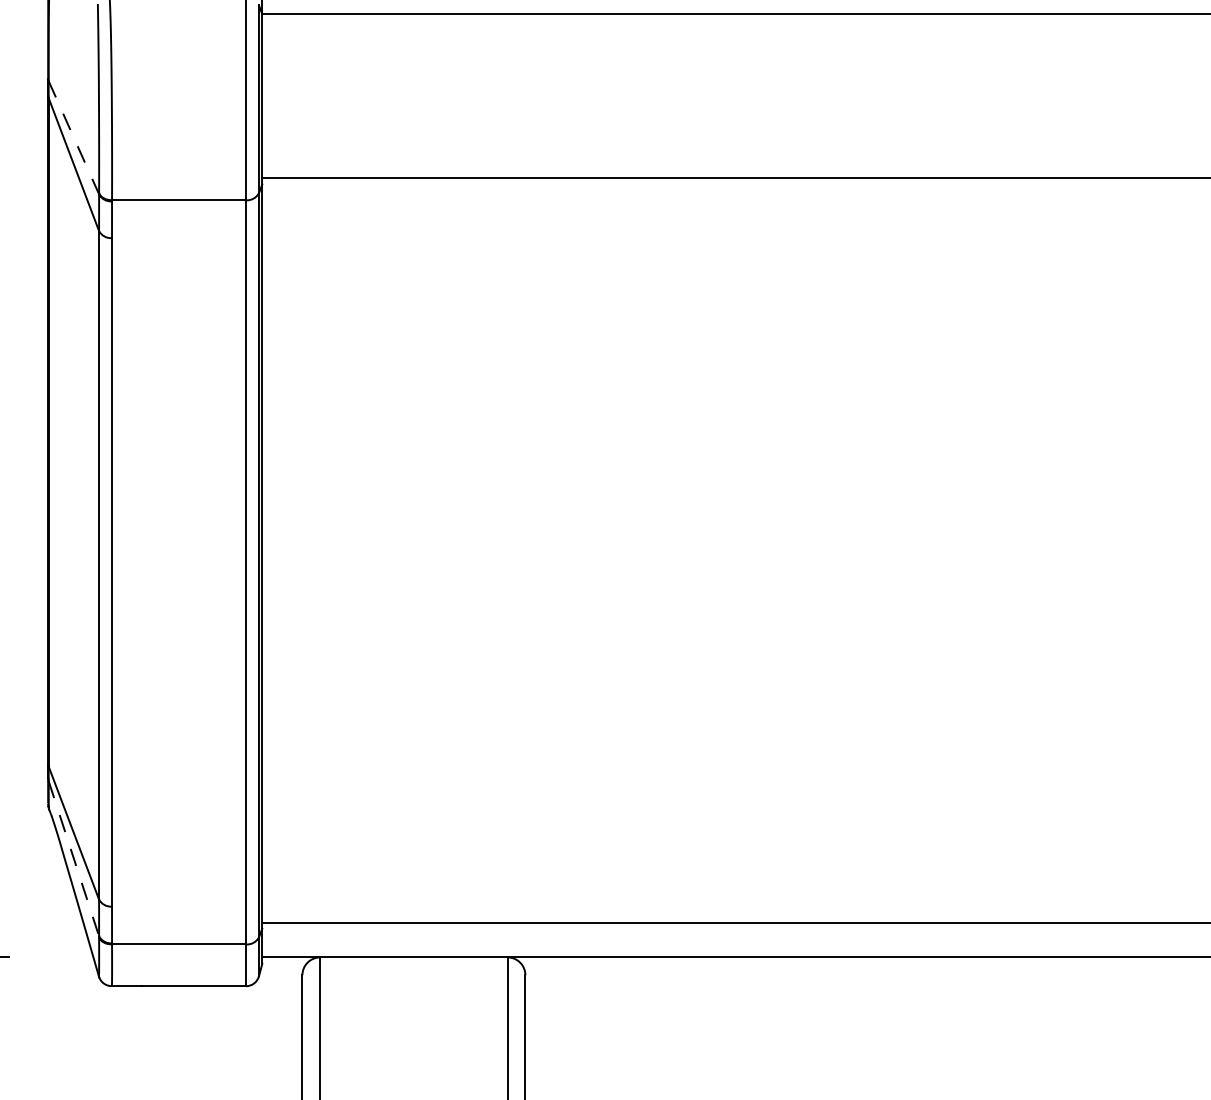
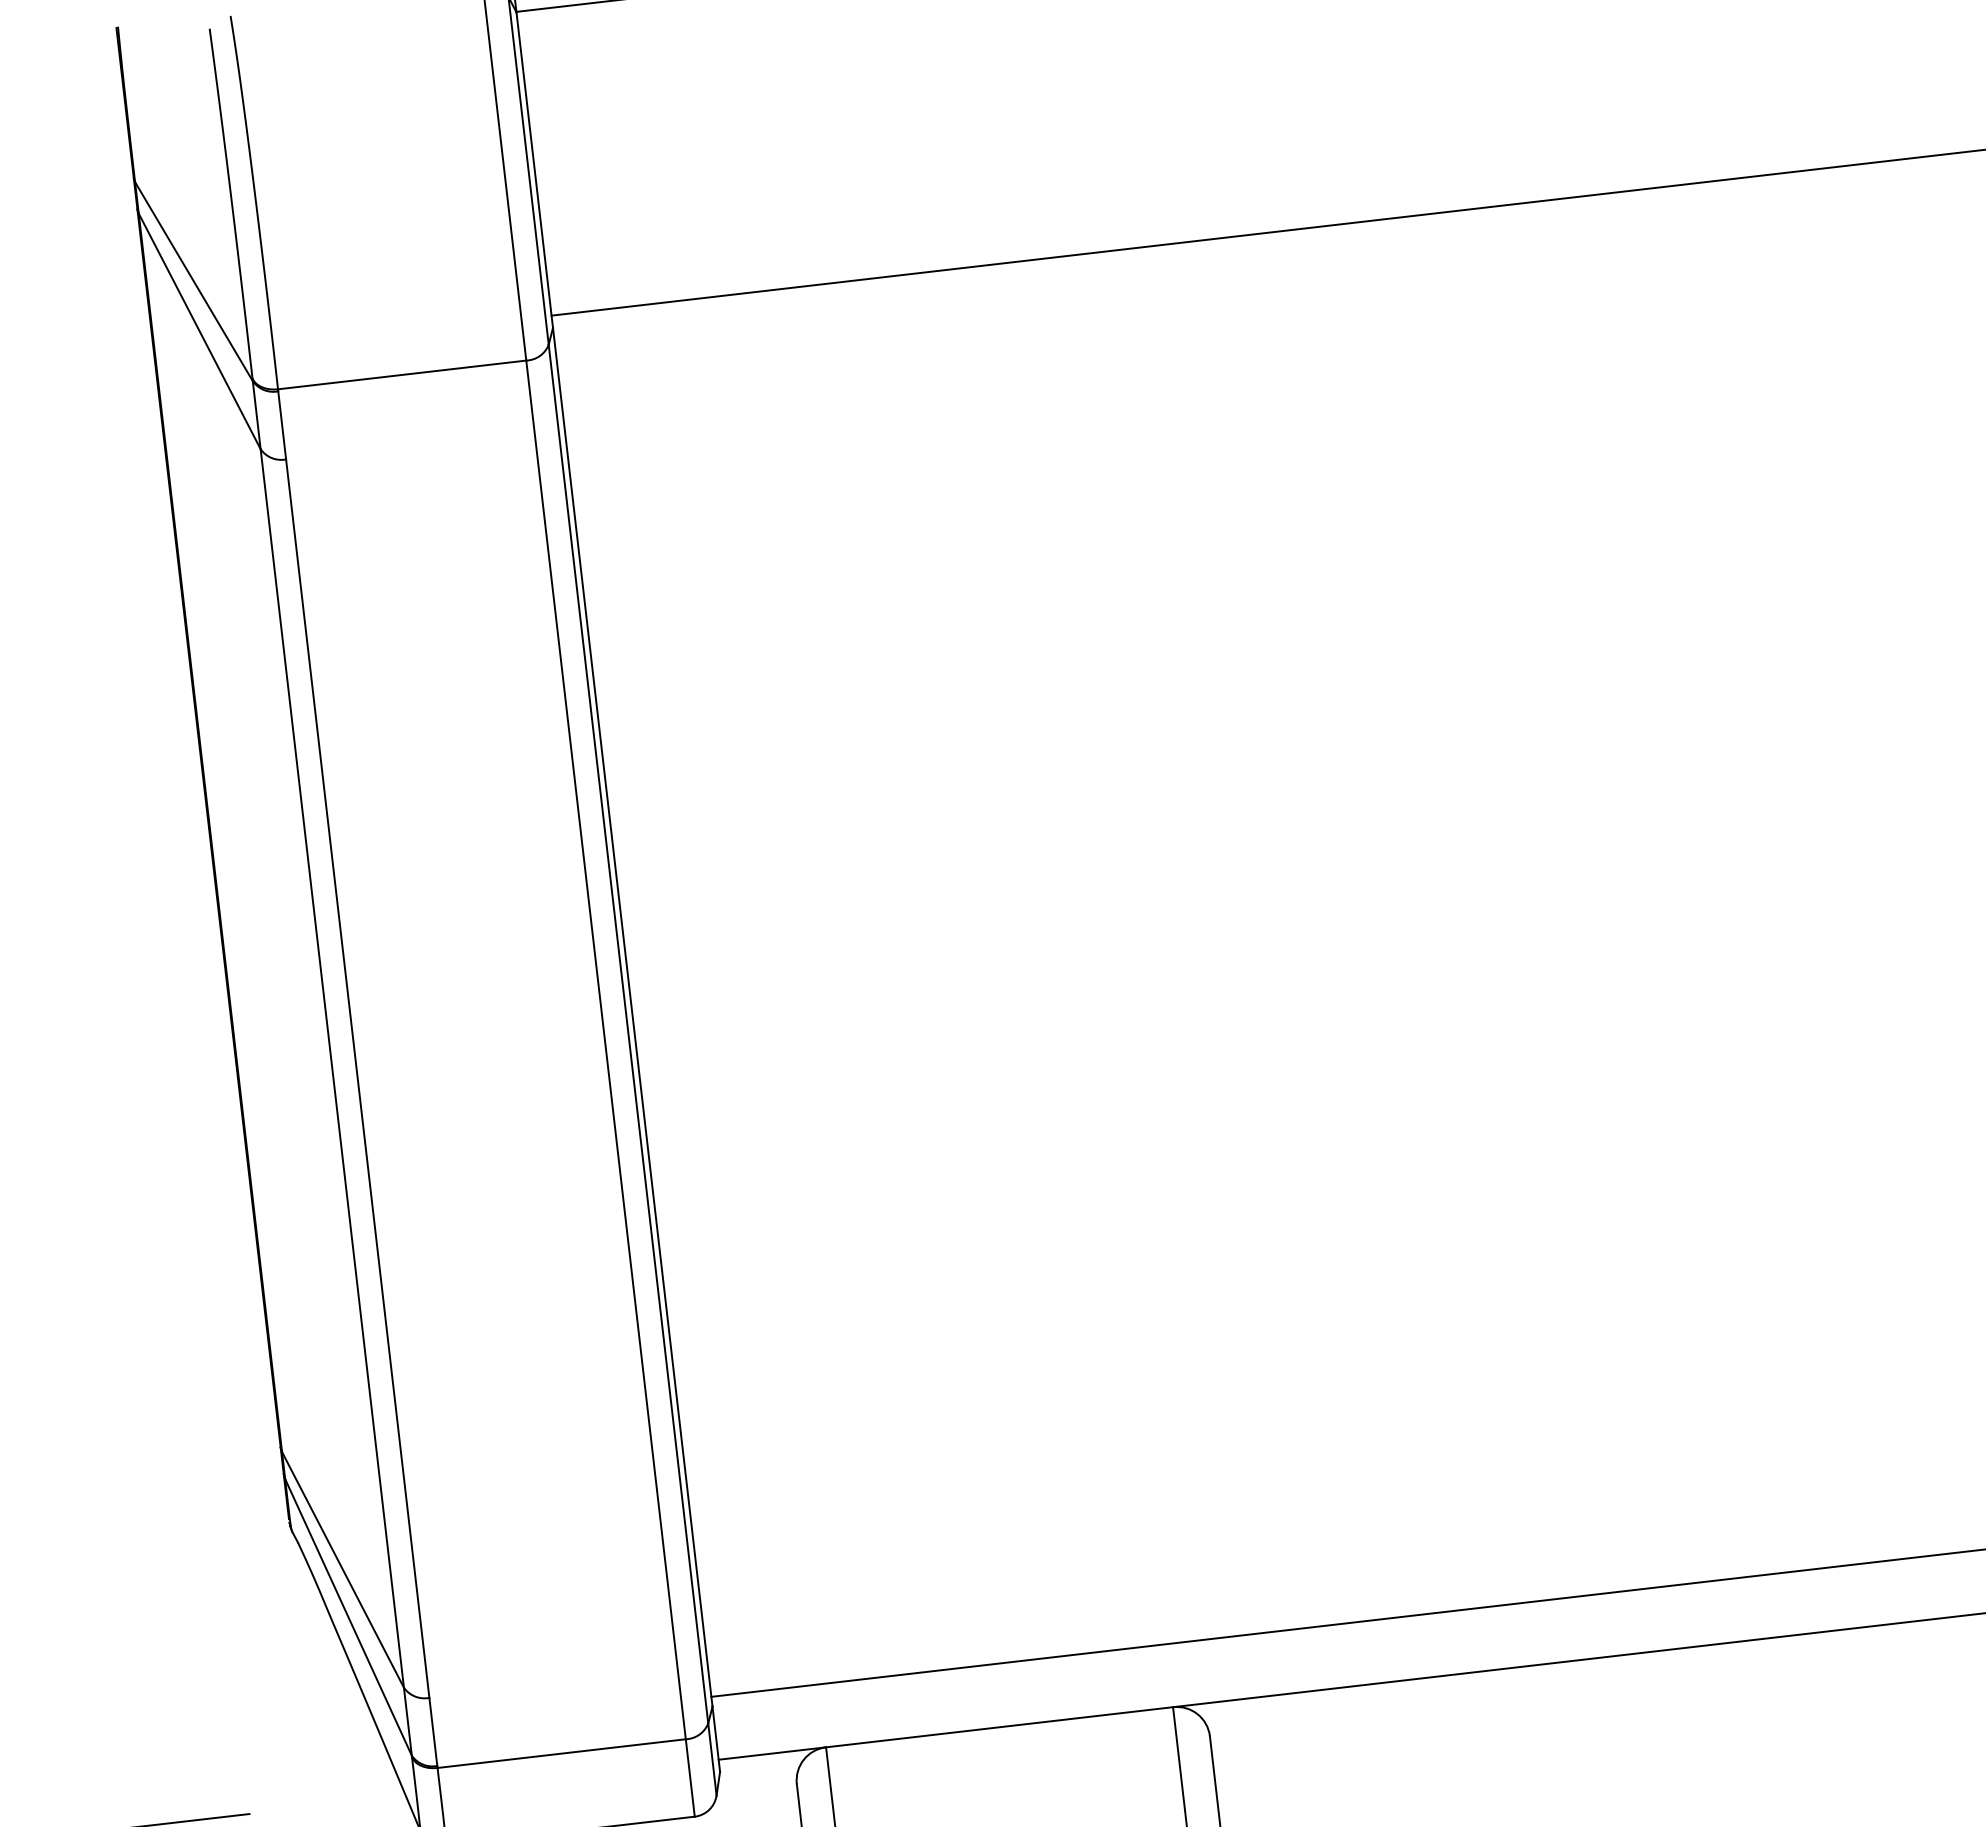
line: (73, 137) -> (193, 281), dashed -> solid
line: (73, 858) -> (347, 1617), dashed -> solid

